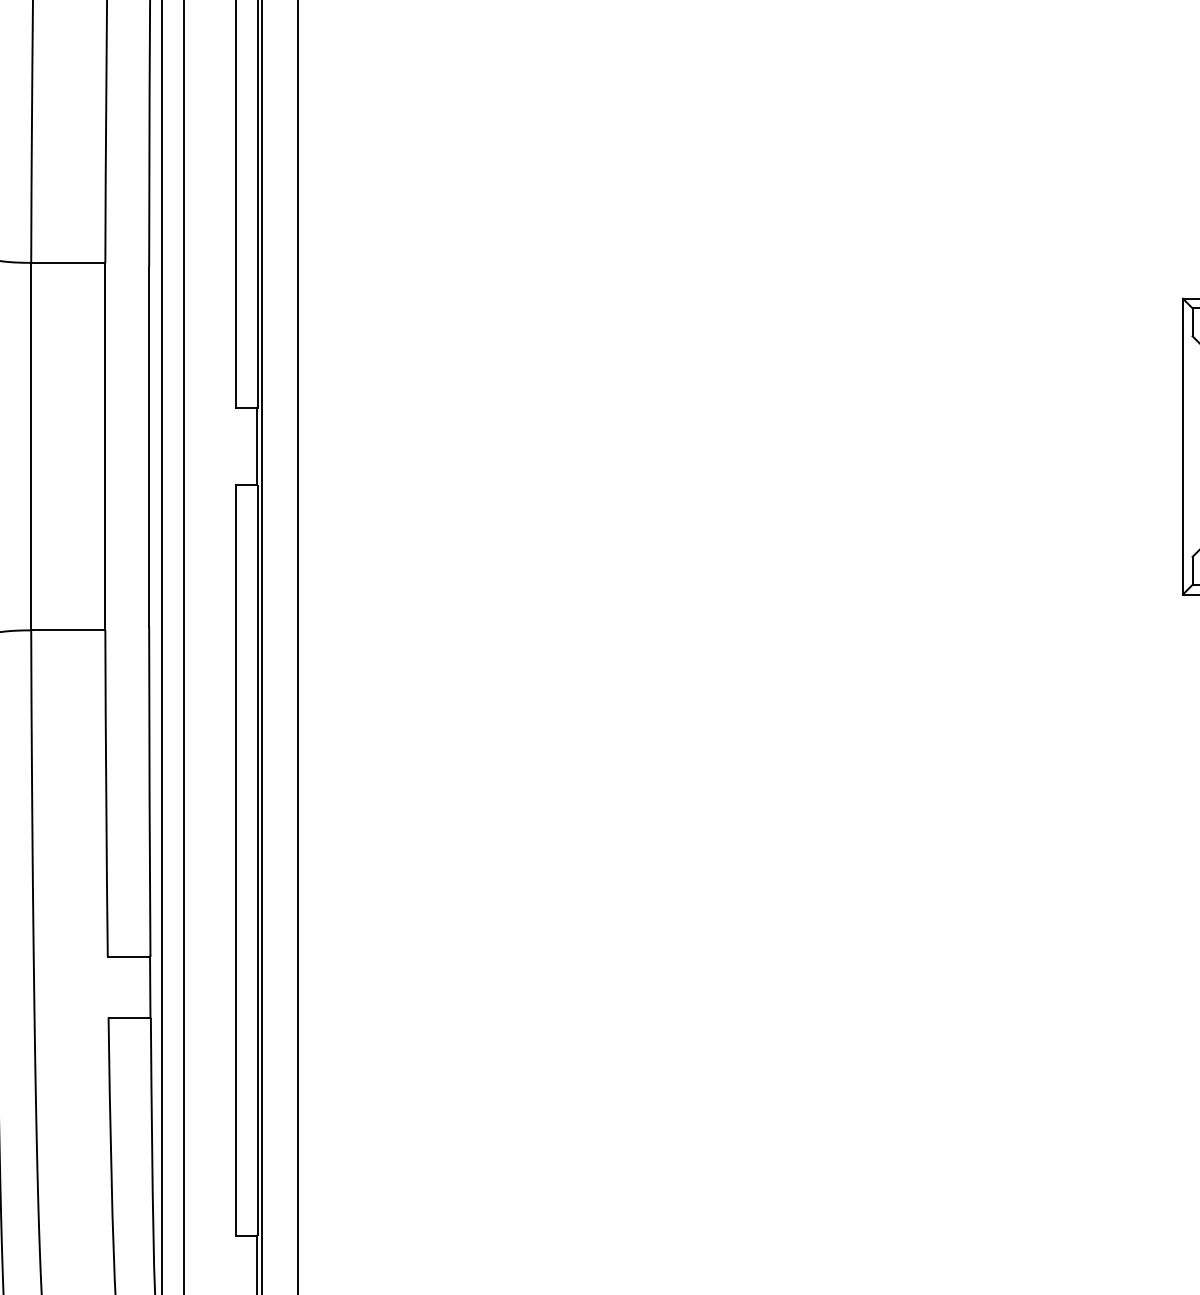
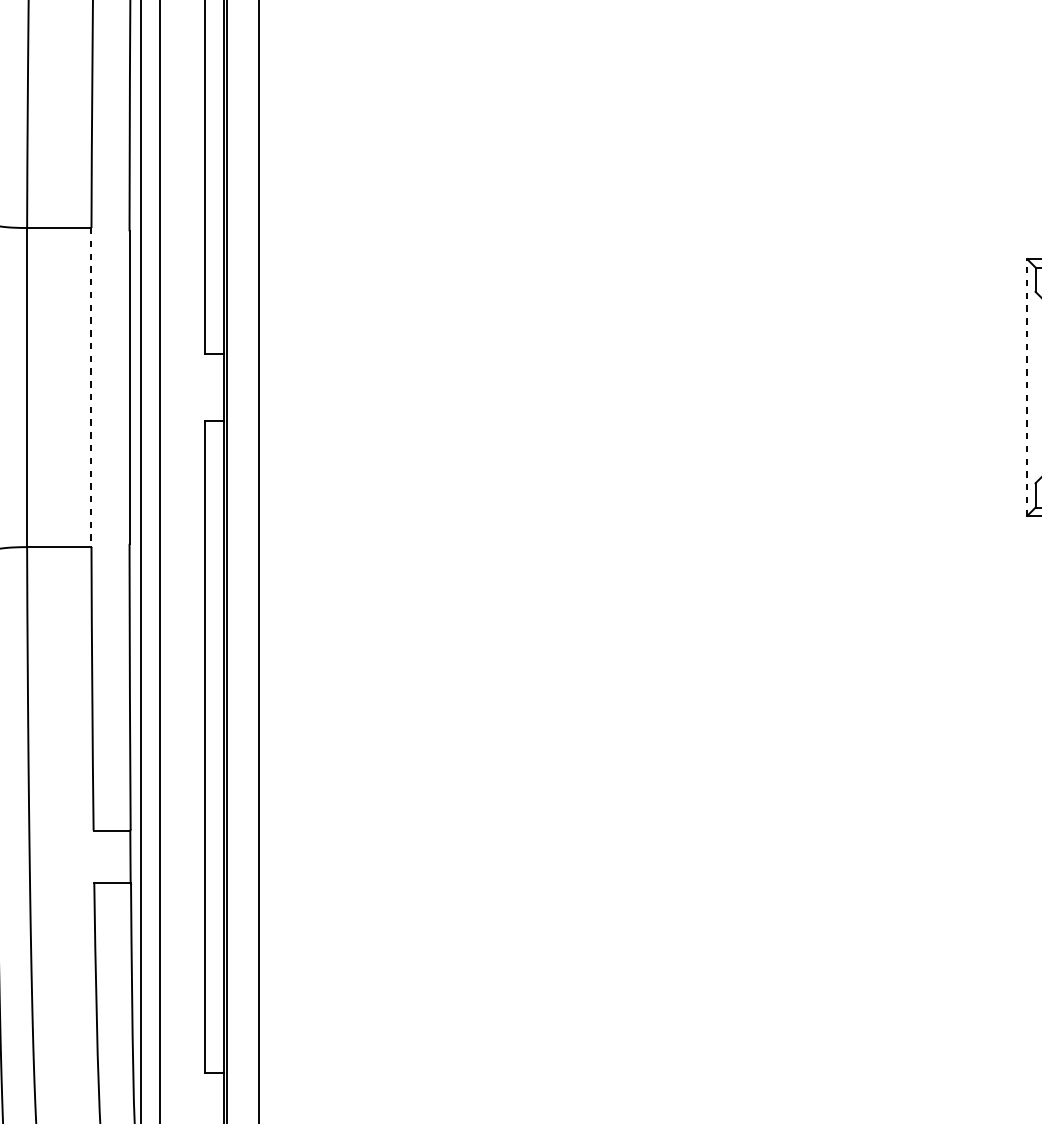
line: (105, 446) -> (91, 387), solid -> dashed
line: (1182, 446) -> (1026, 387), solid -> dashed

